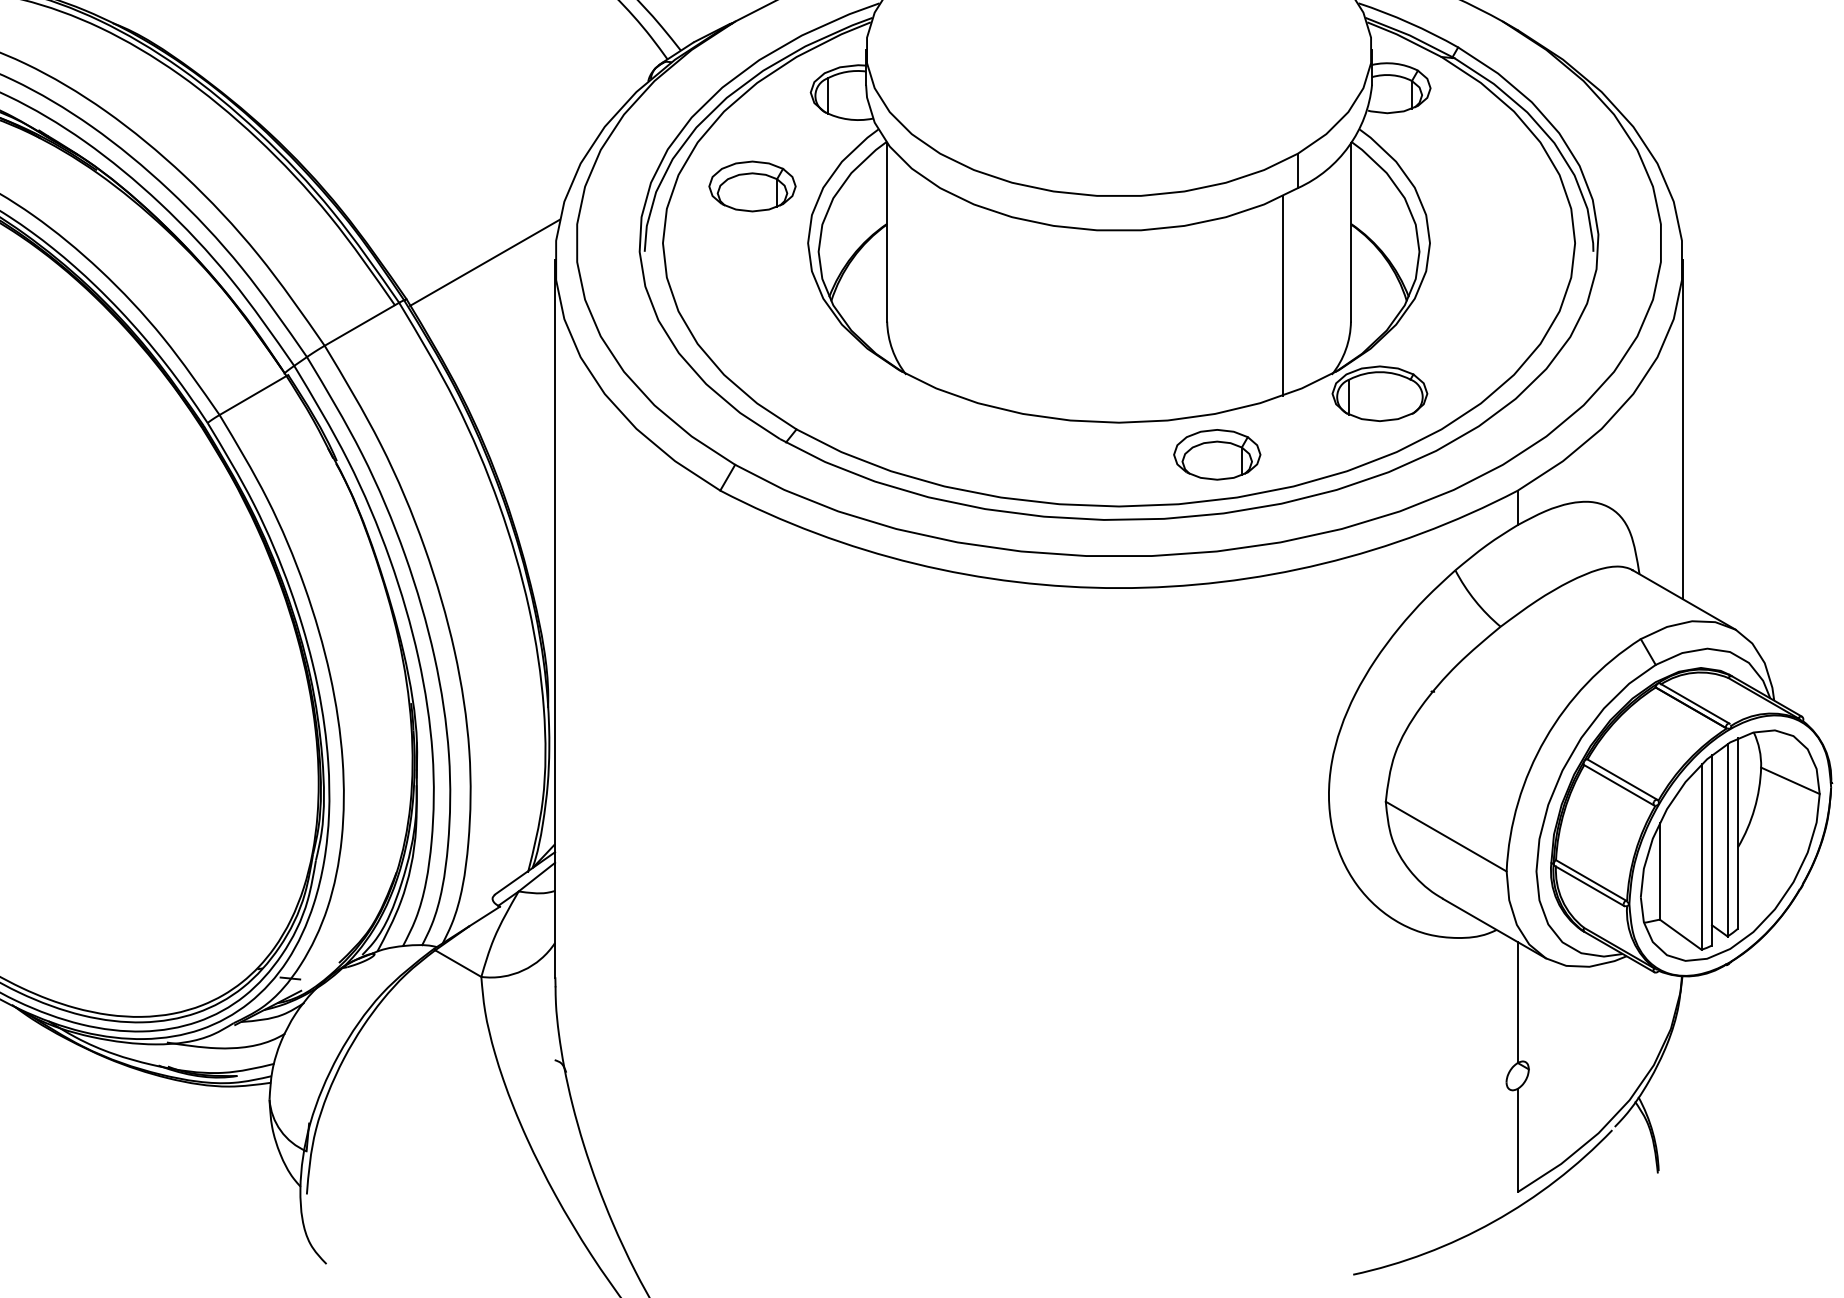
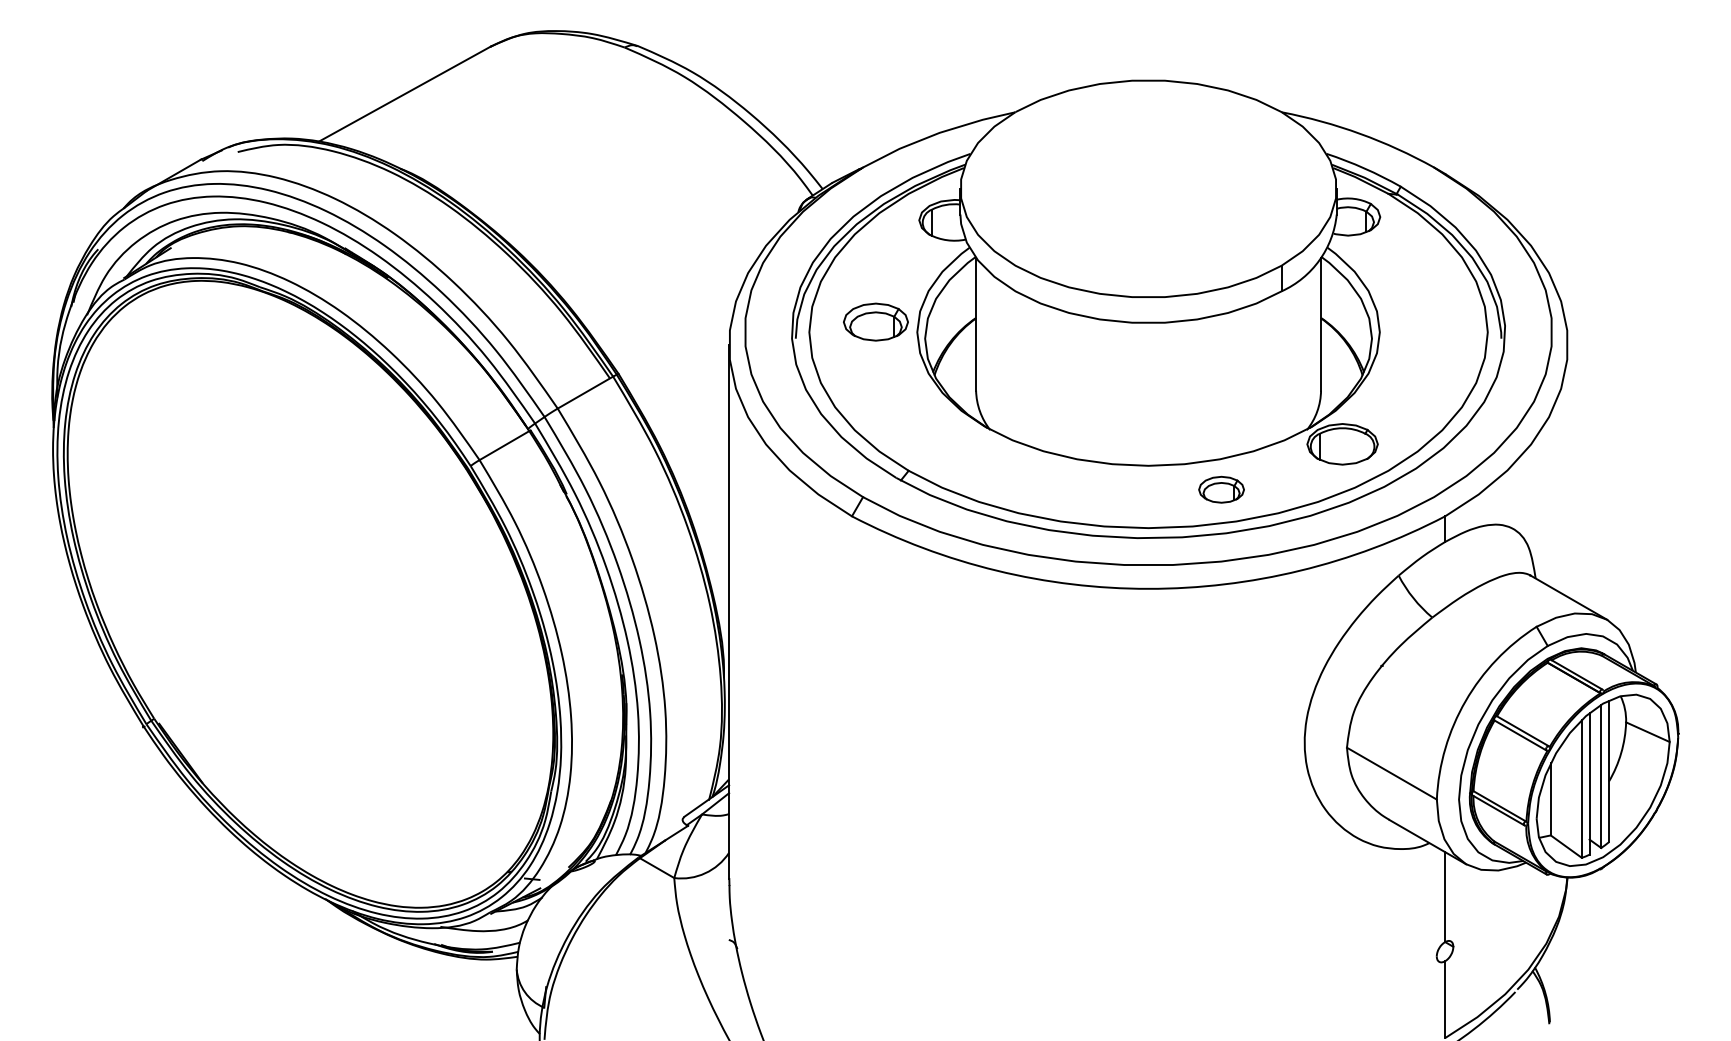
part: (751, 185) -> (875, 321), moved
line: (484, 262) -> (676, 346), removed
line: (1282, 295) -> (1270, 371), removed
line: (1683, 430) -> (1568, 471), removed
part: (1217, 454) -> (1221, 489), size x0.7

